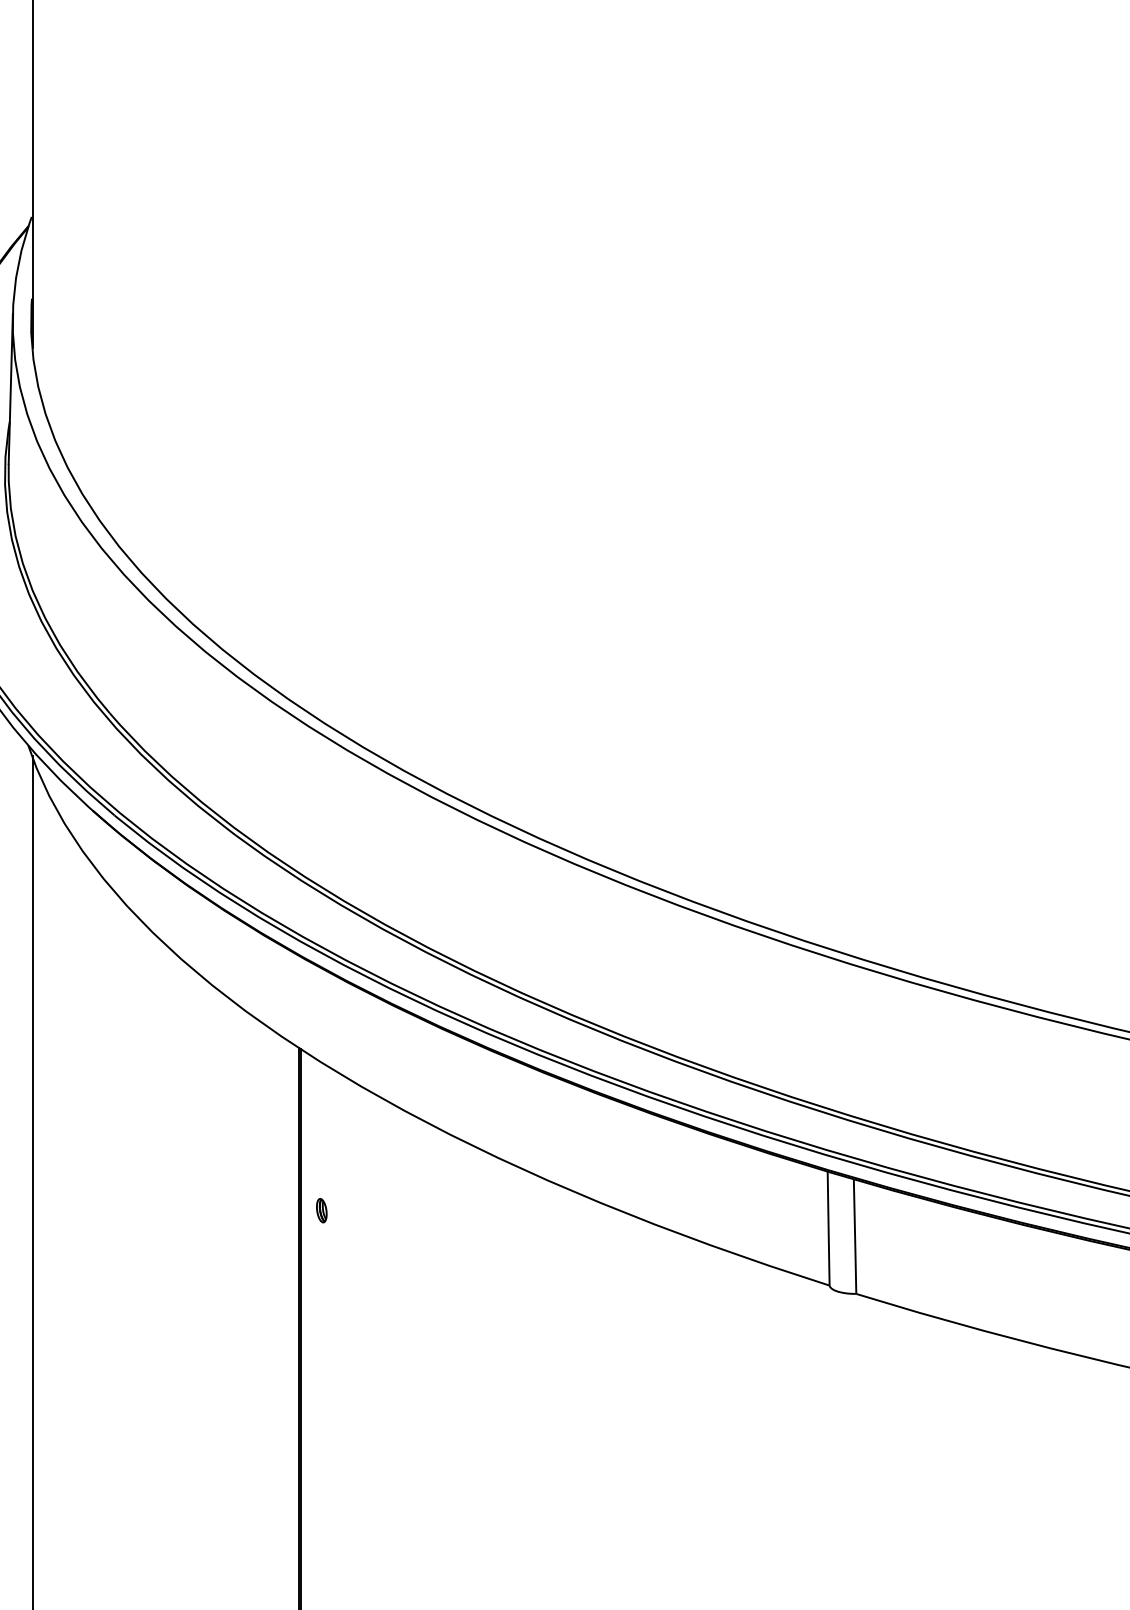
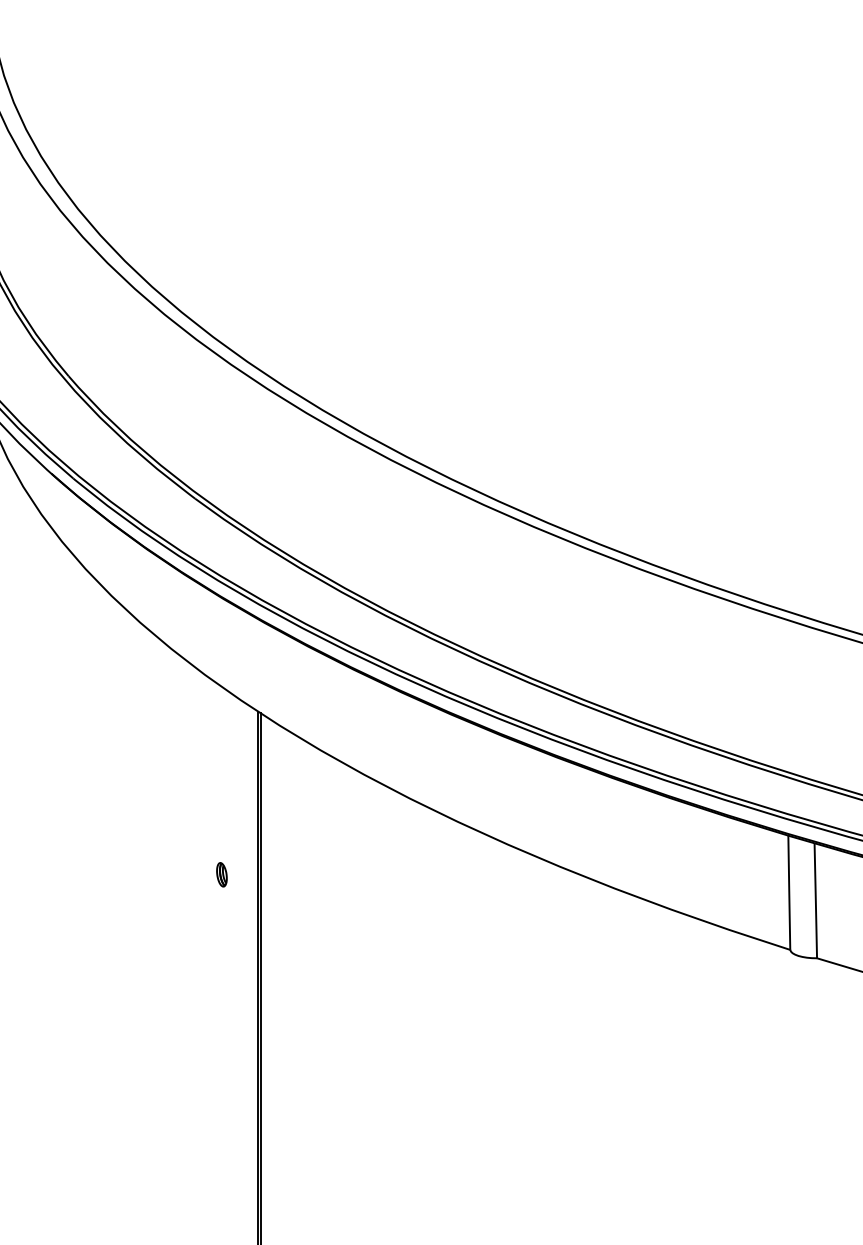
part: (321, 1210) -> (221, 874), moved

